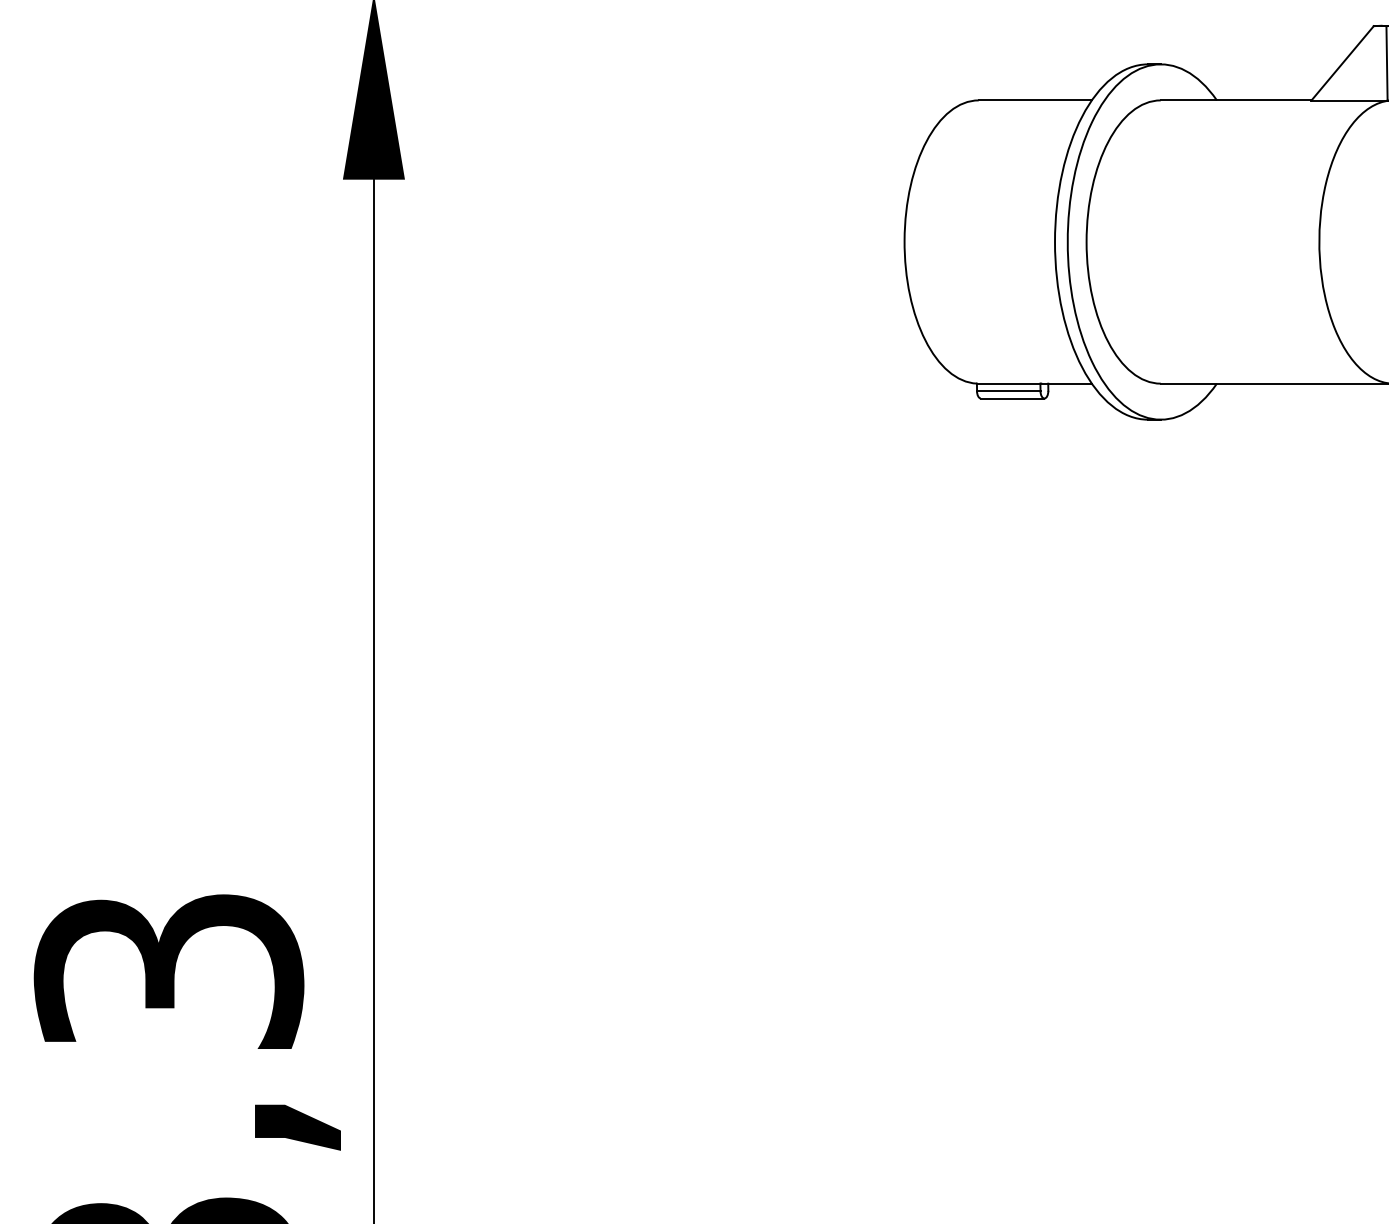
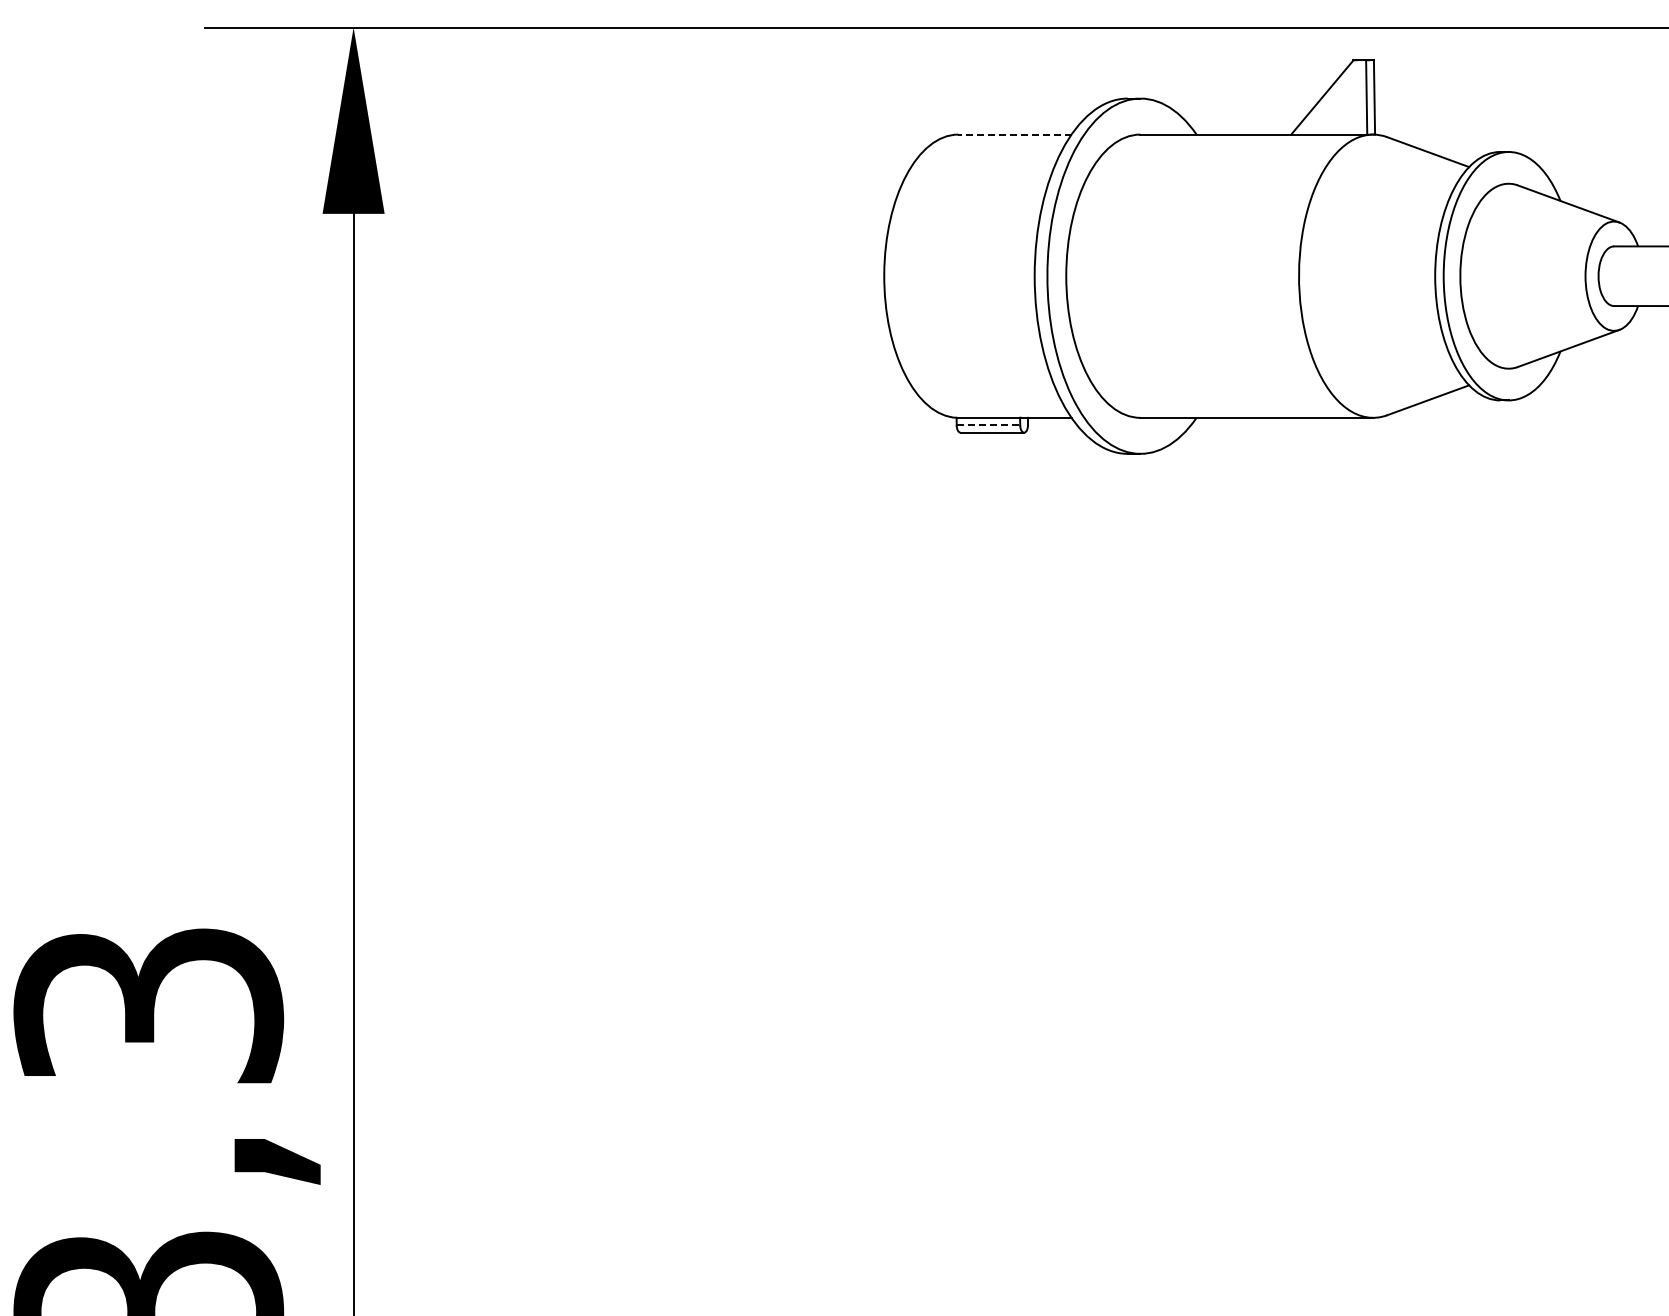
line: (1034, 100) -> (1014, 134), solid -> dashed
line: (1008, 391) -> (988, 425), solid -> dashed

